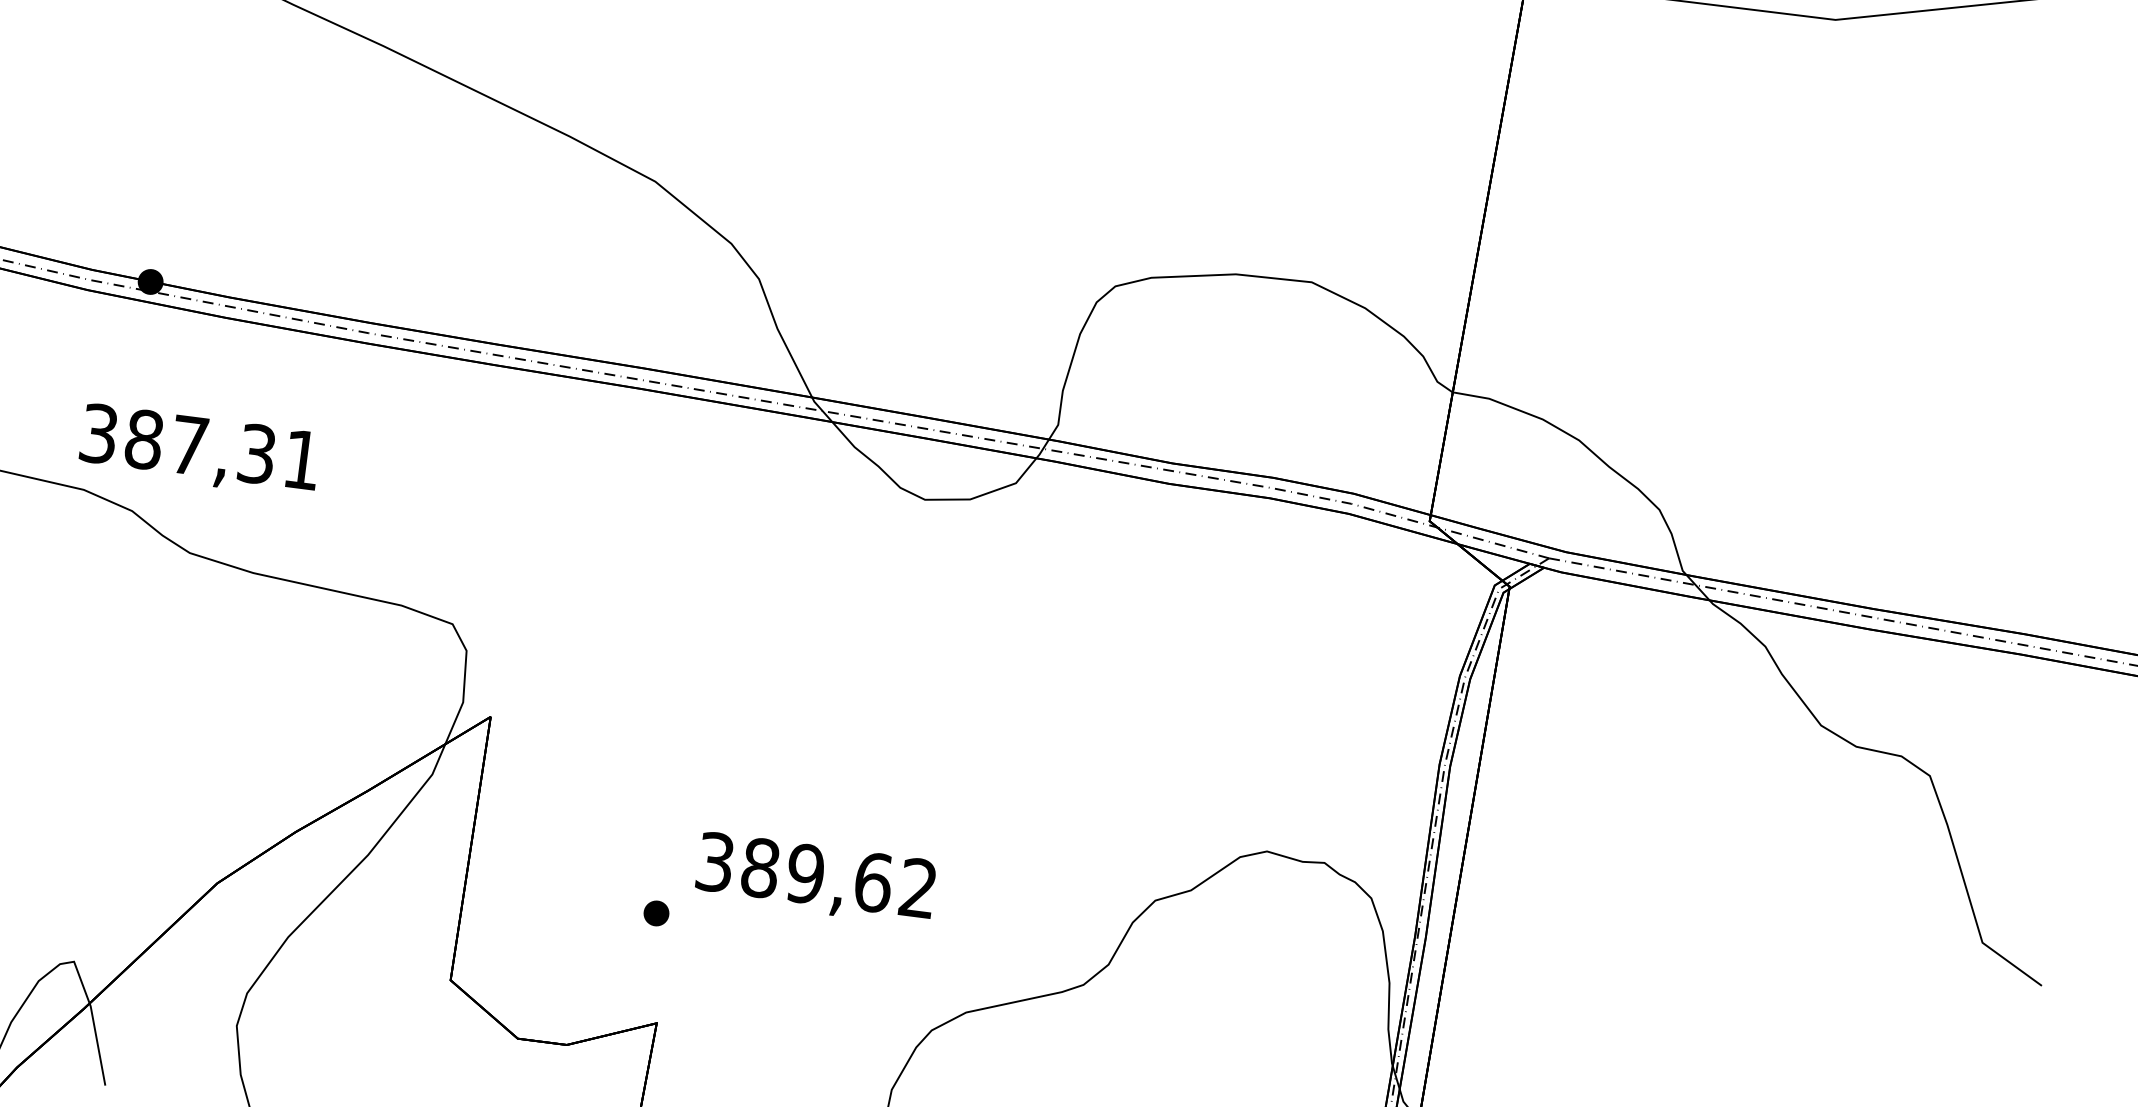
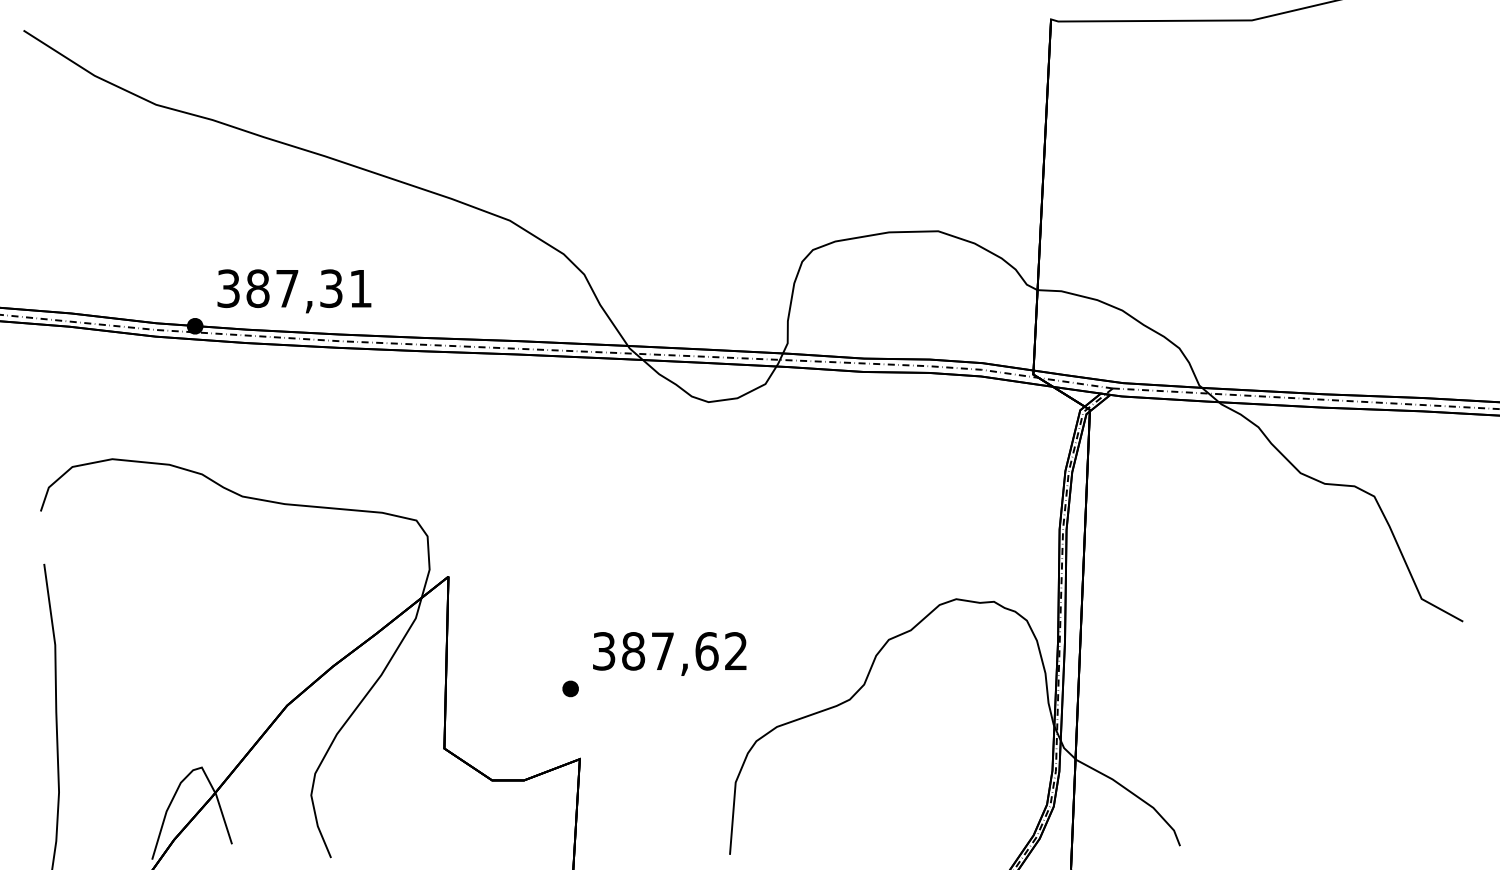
text: (199, 451) -> (294, 291), moved
text: (805, 874) -> (662, 651), 389,62 -> 387,62

